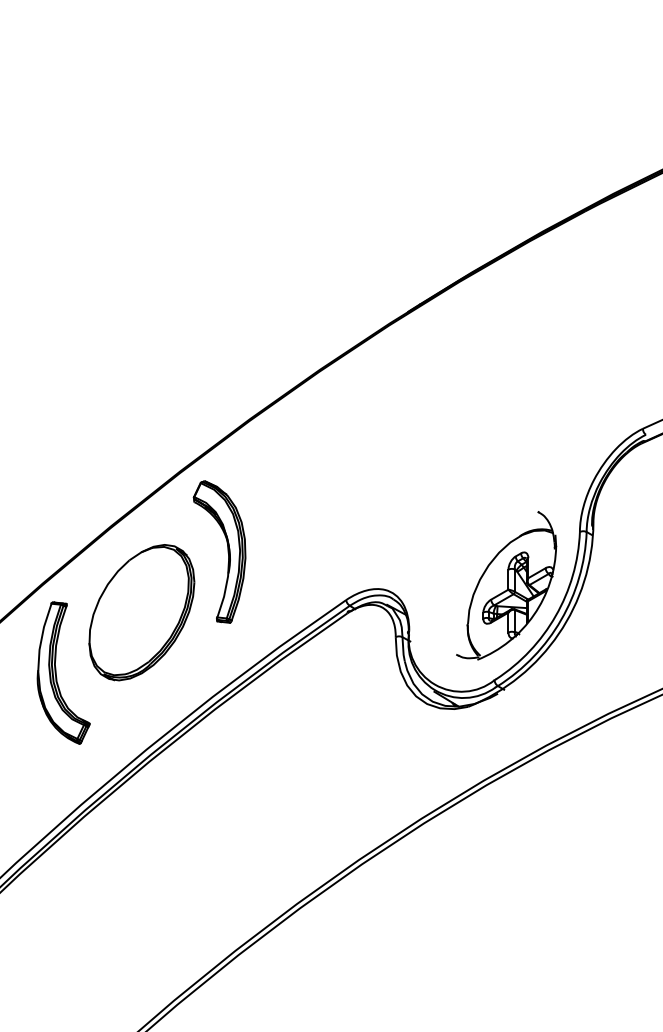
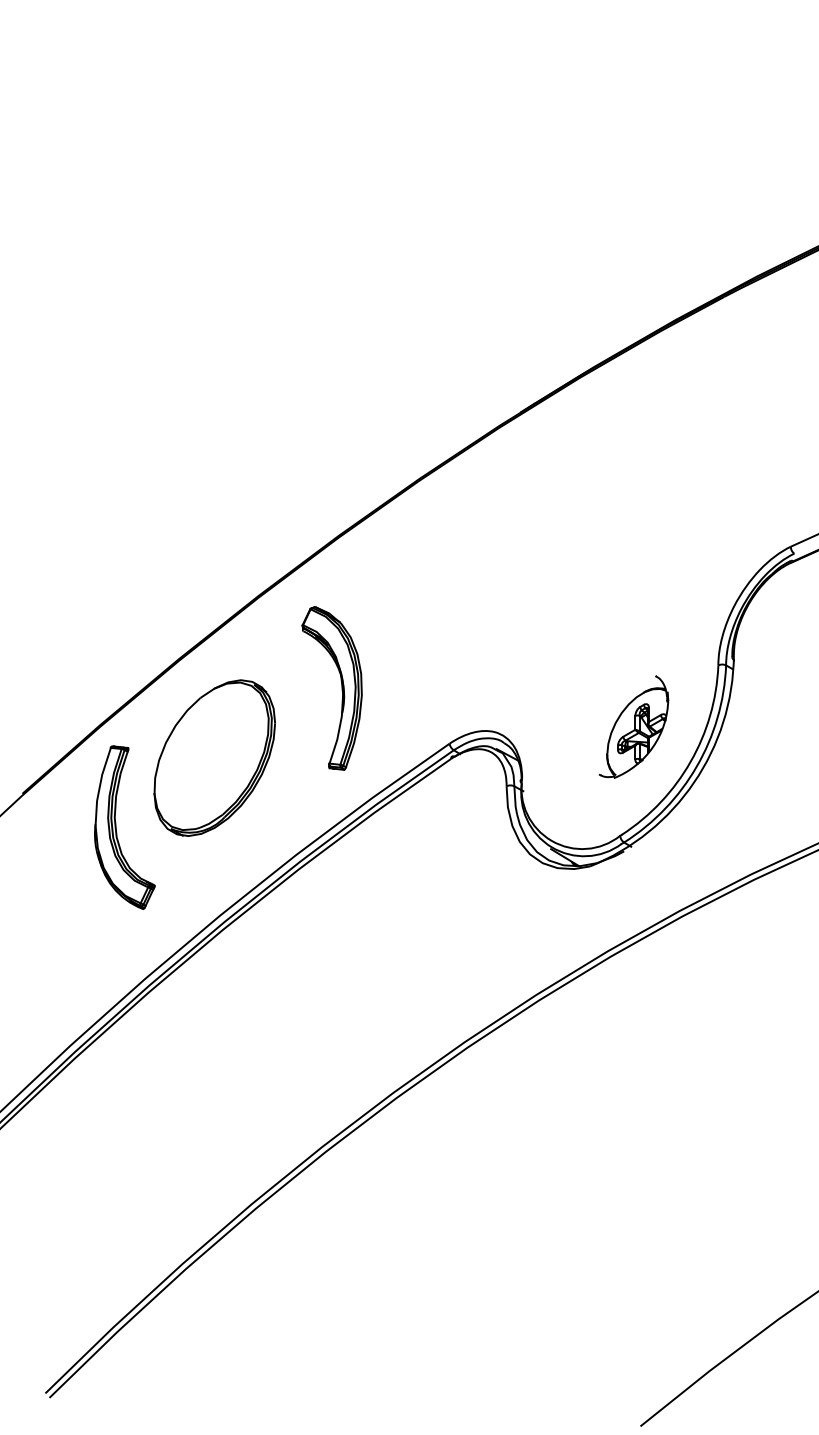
part: (227, 552) -> (341, 688), moved
part: (506, 585) -> (633, 726), size x0.6

